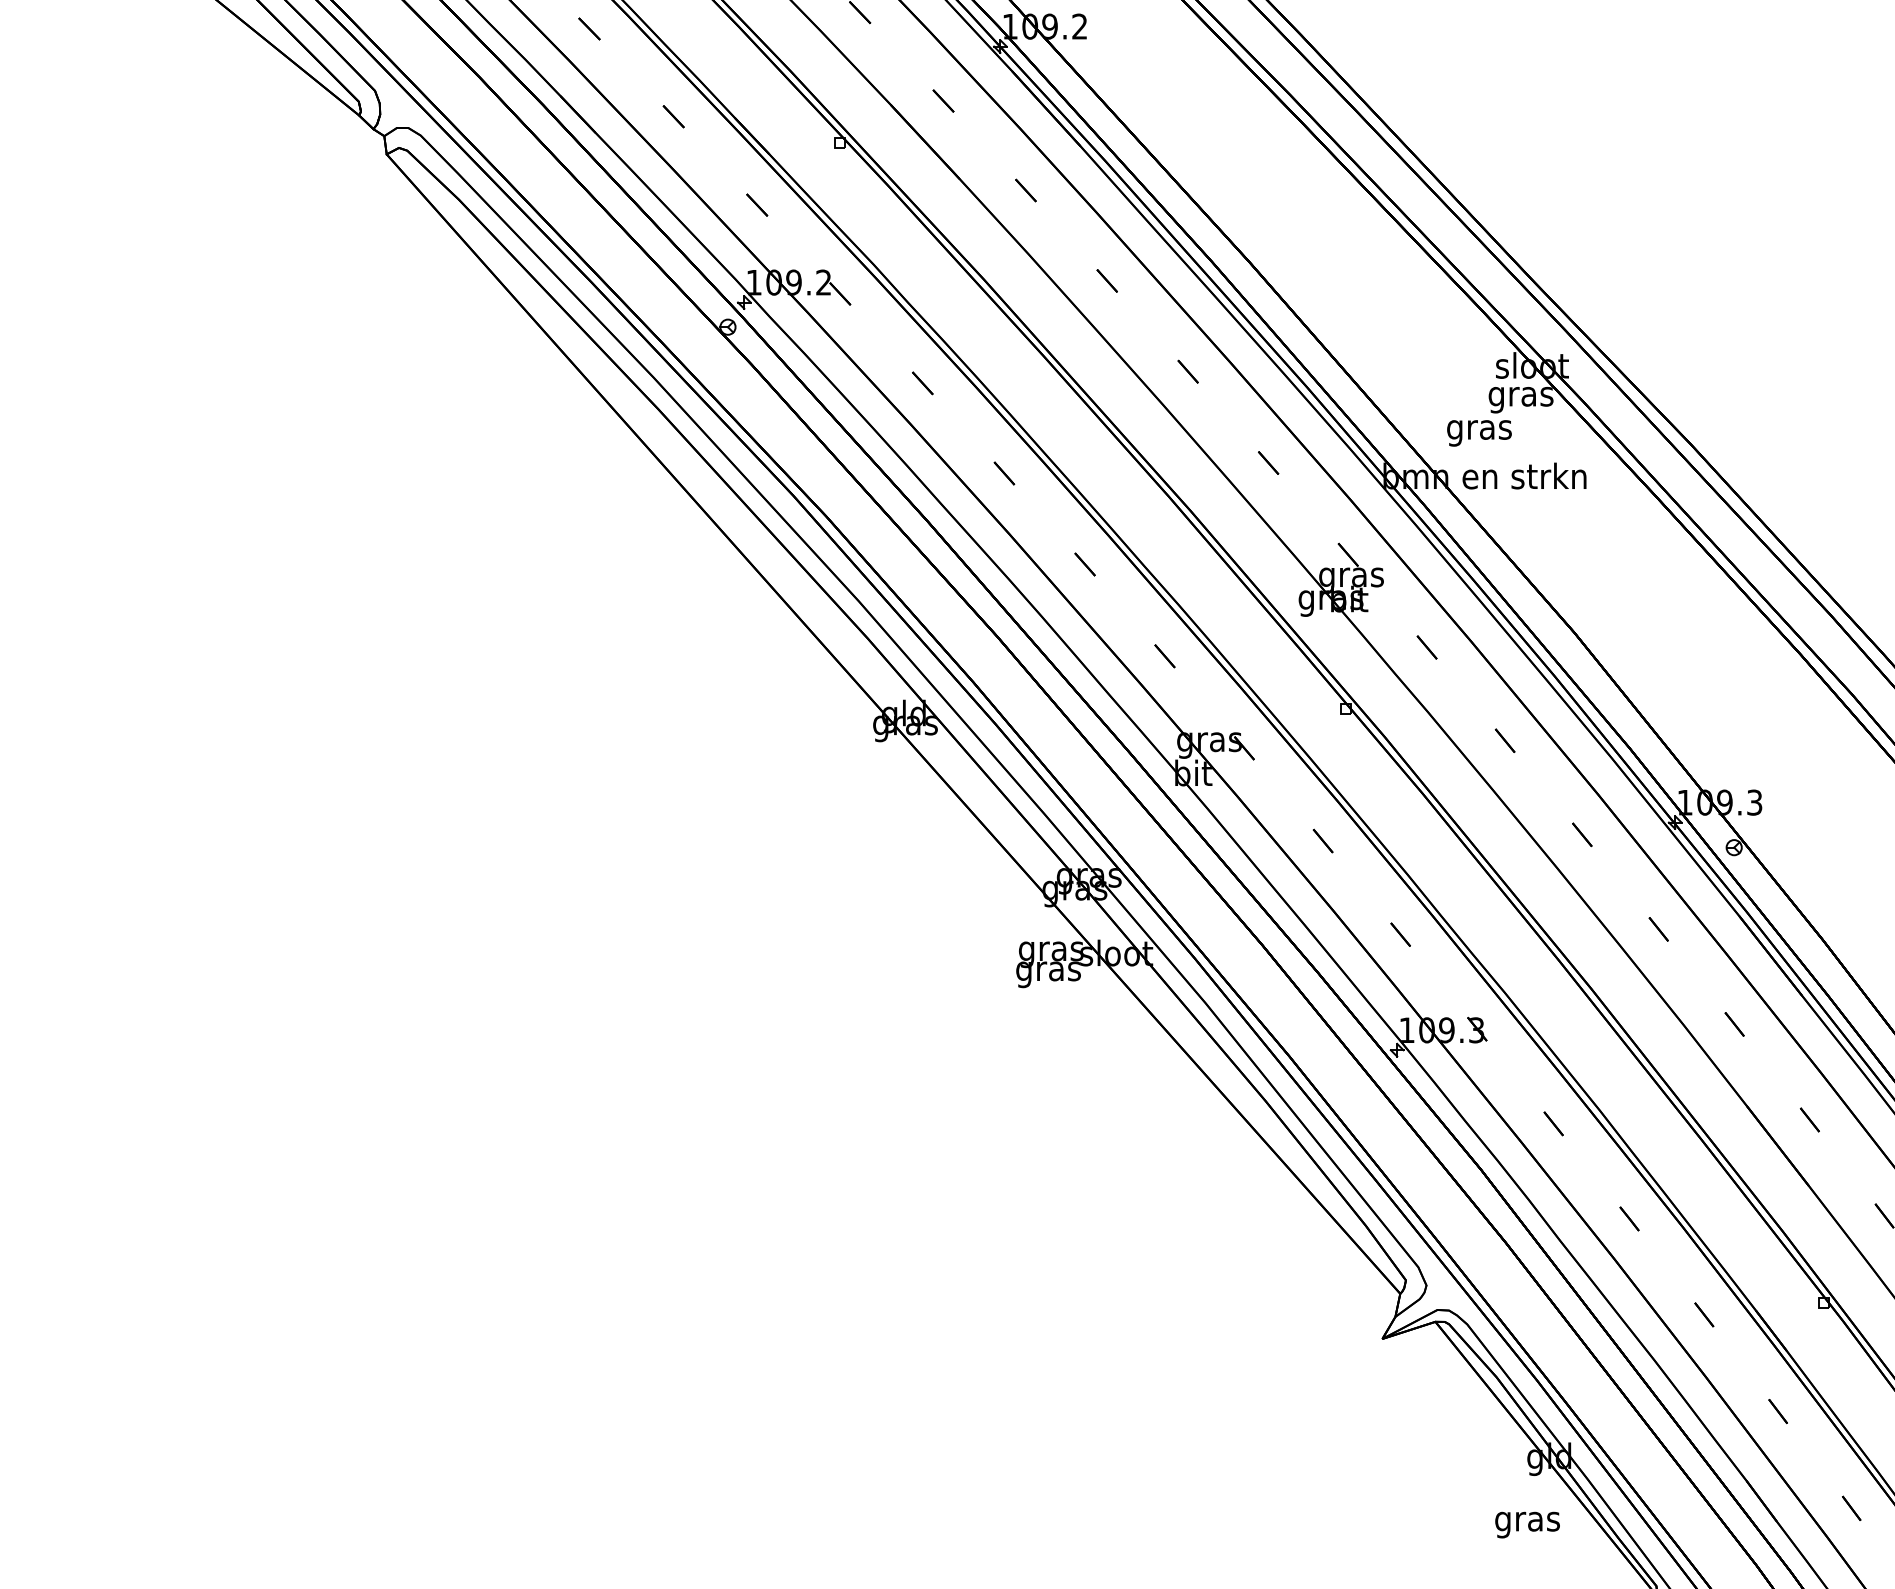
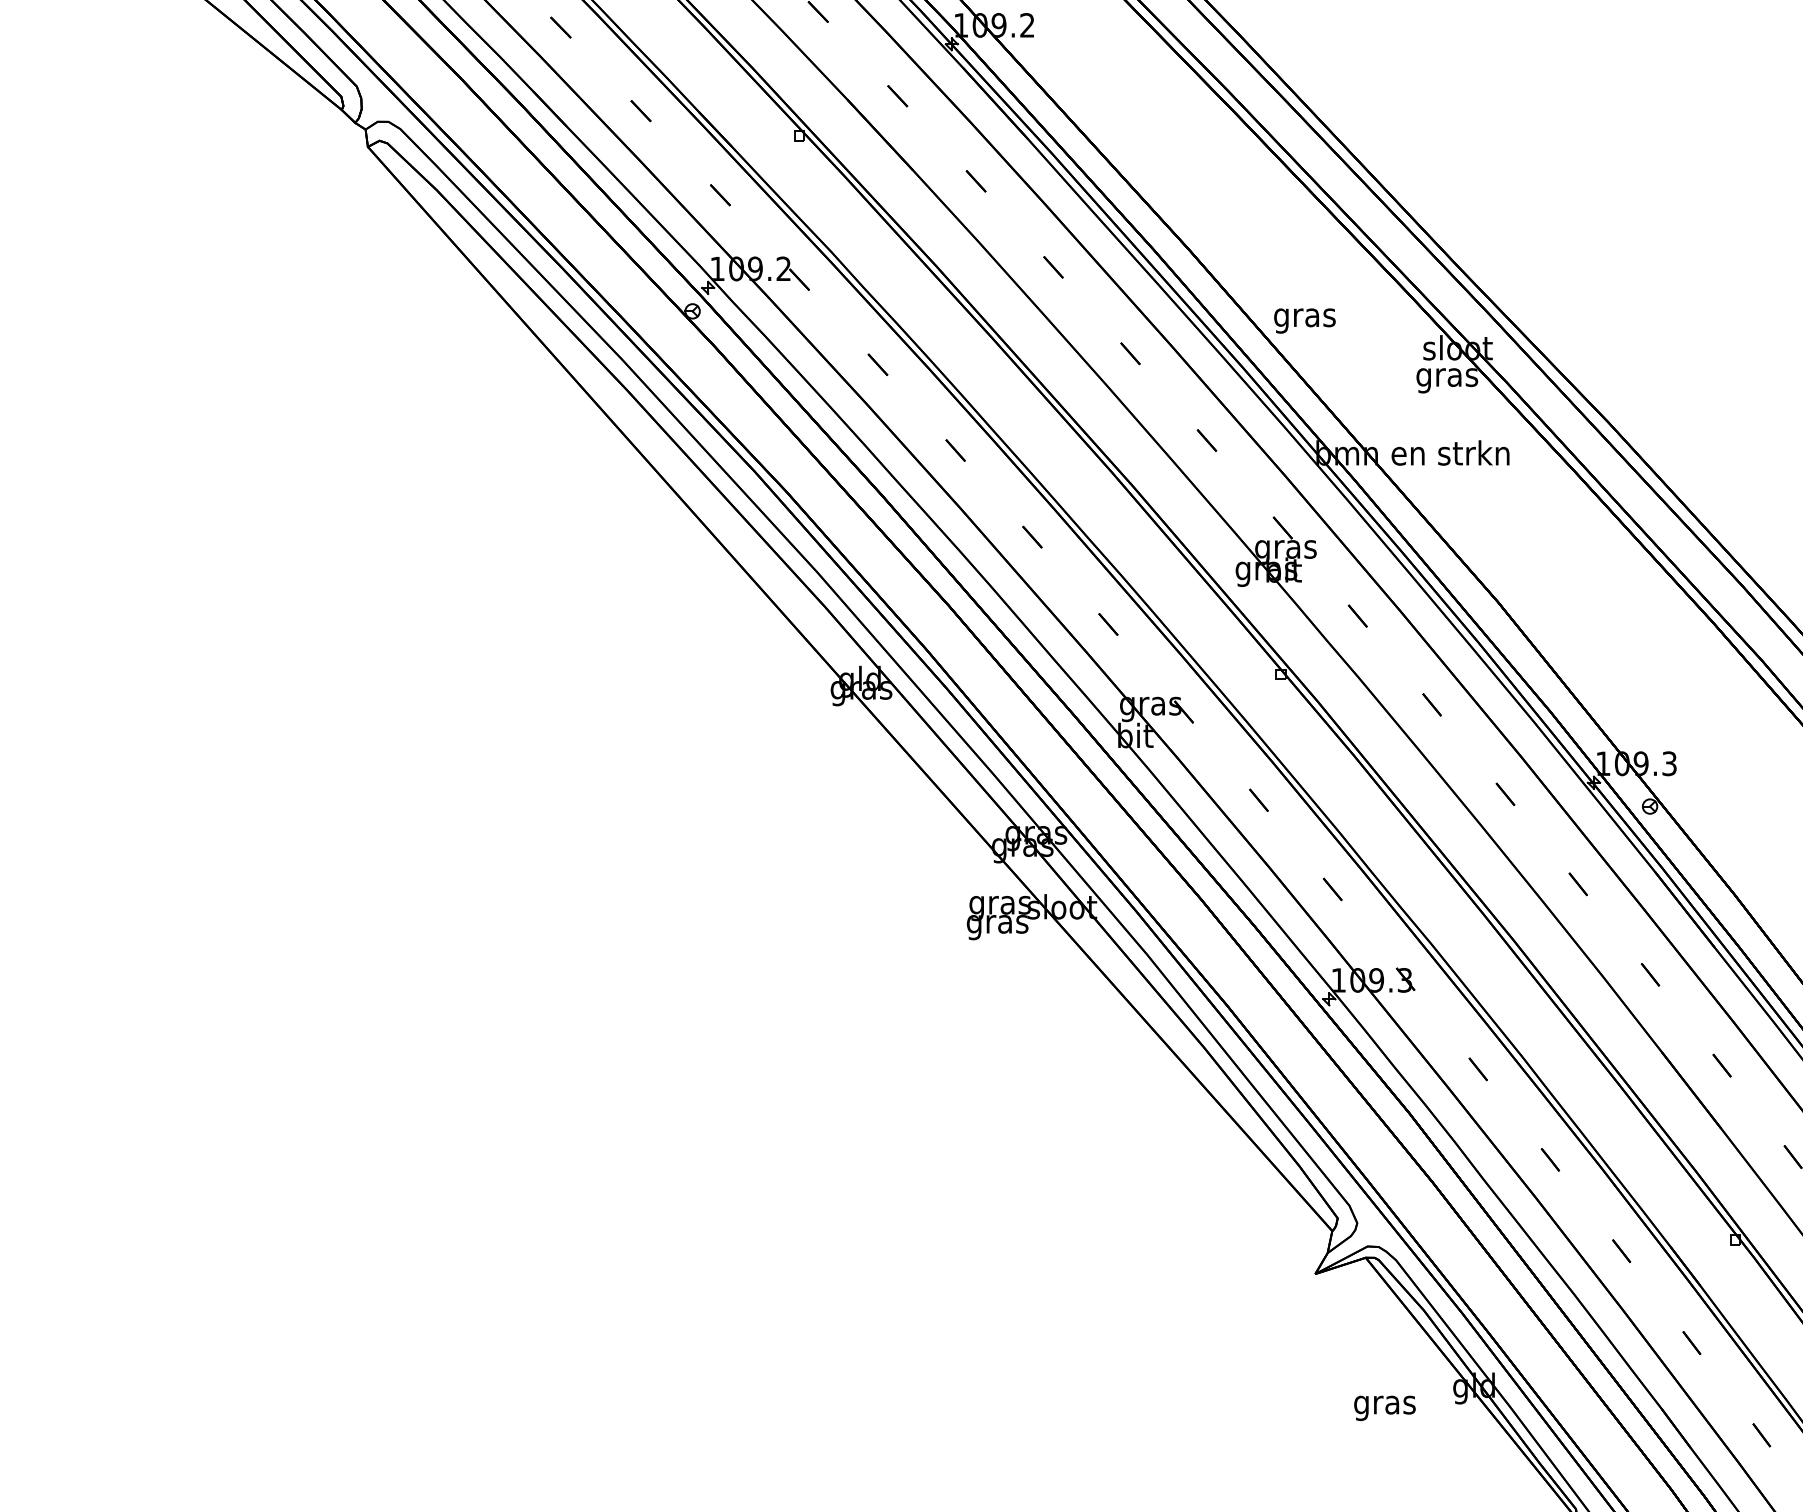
text: (1479, 433) -> (1304, 321), moved
text: (1527, 1524) -> (1384, 1407), moved

